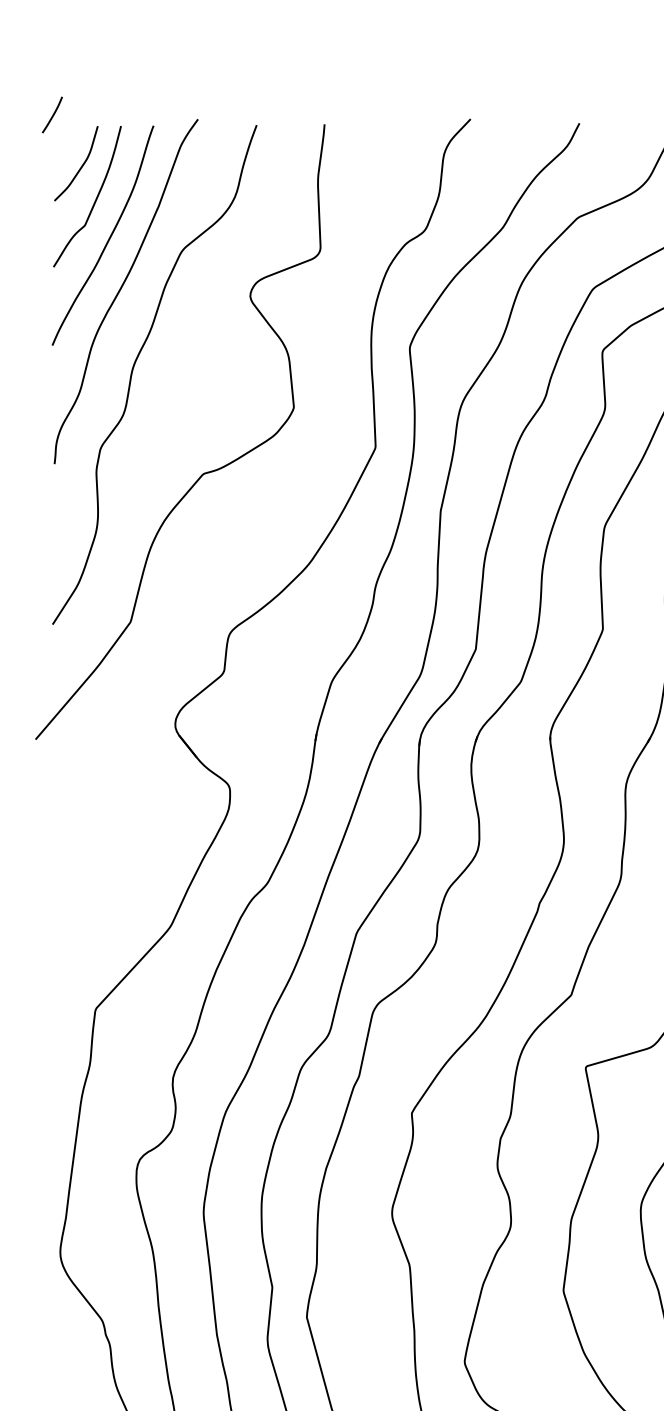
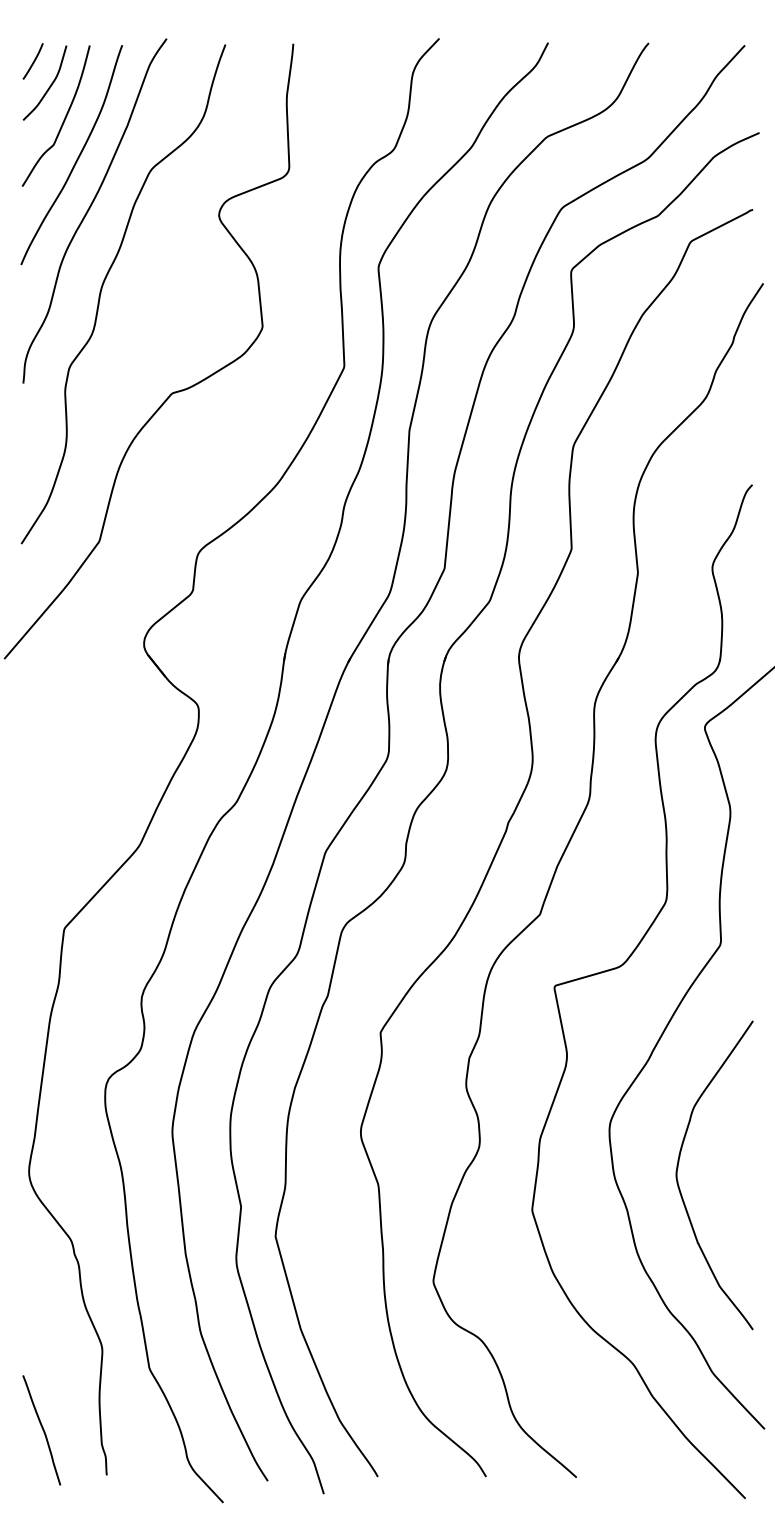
line: (52, 115) -> (33, 61), moved

